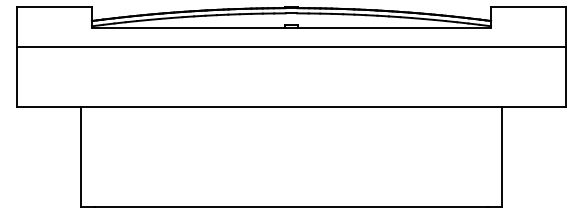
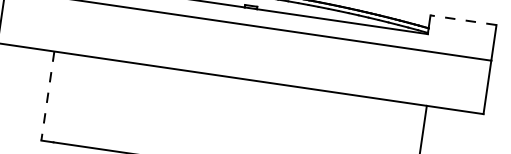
line: (527, 6) -> (462, 20), solid -> dashed
line: (81, 157) -> (47, 96), solid -> dashed

